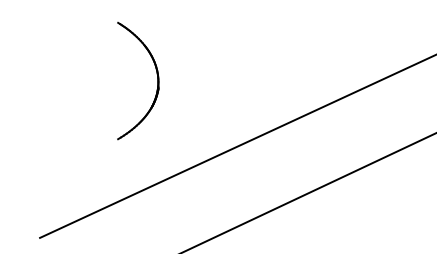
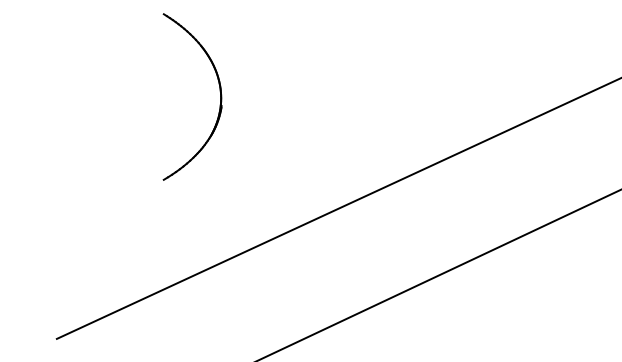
part: (157, 81) -> (219, 97), moved

